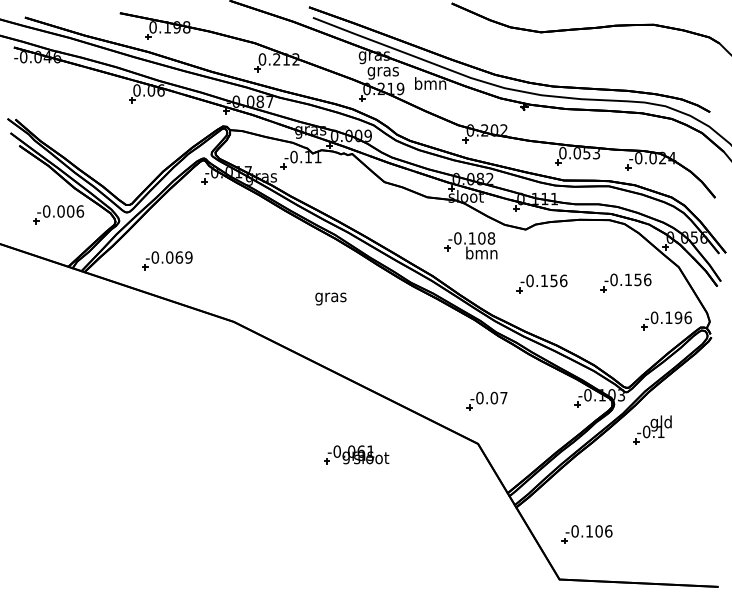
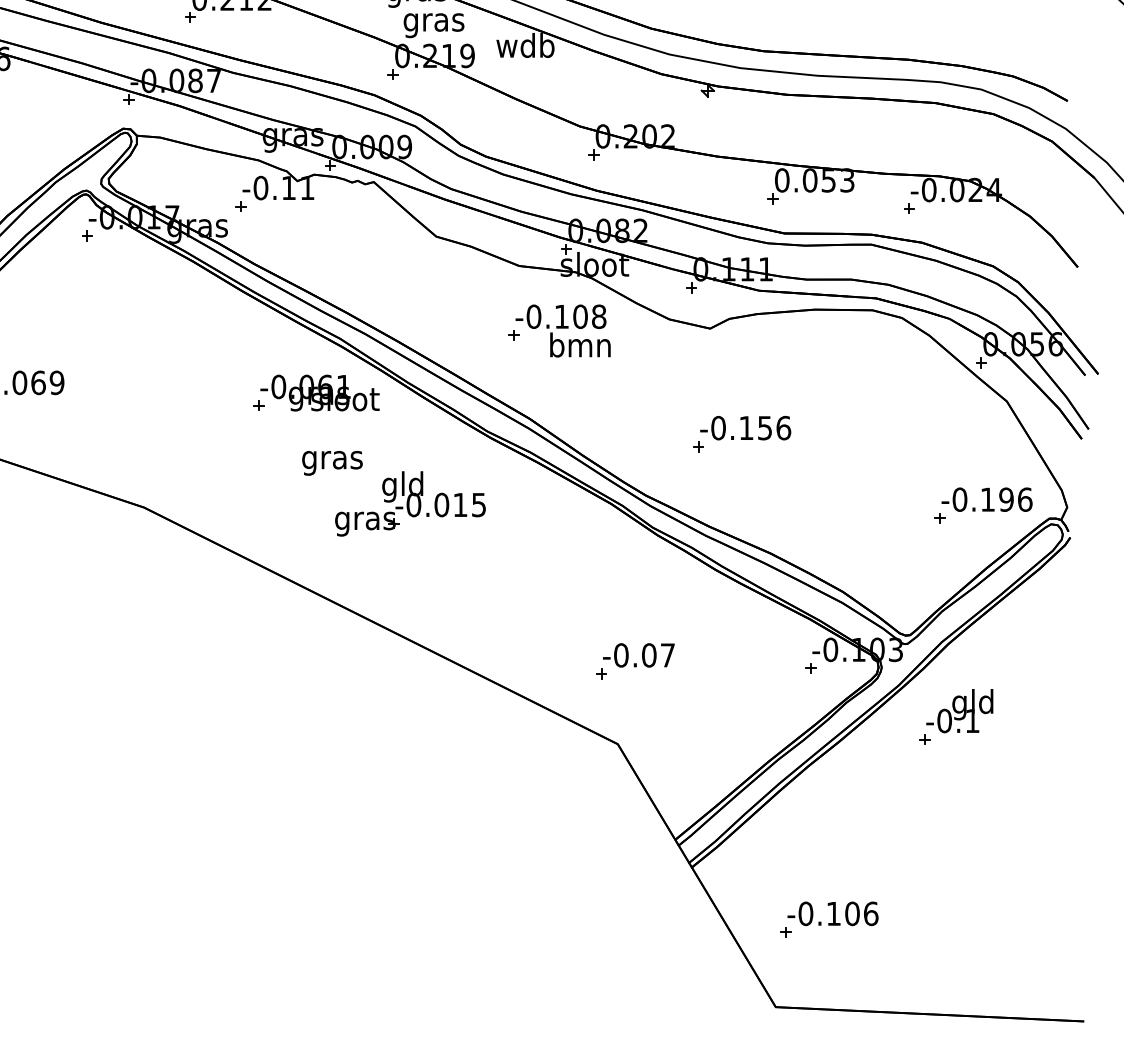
text: (430, 83) -> (525, 45), bmn -> wdb
part: (470, 245) -> (558, 330), moved
part: (625, 282) -> (903, 431), removed
part: (370, 319) -> (409, 502), added
part: (356, 454) -> (316, 392), moved

